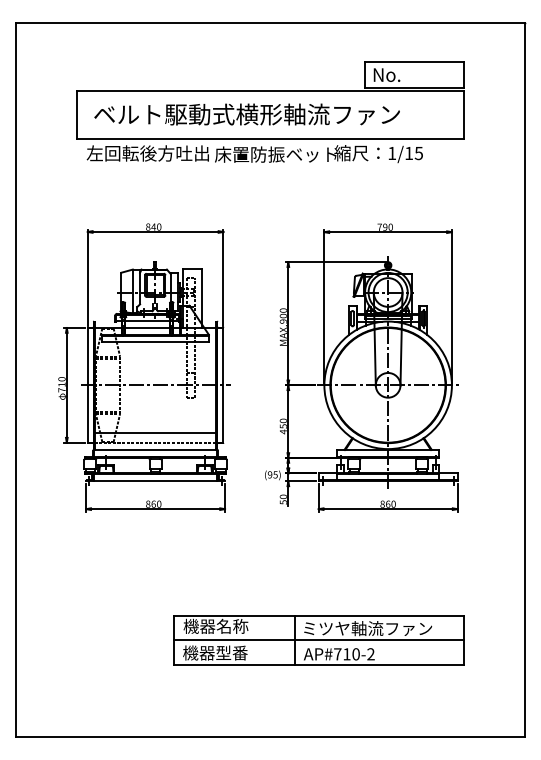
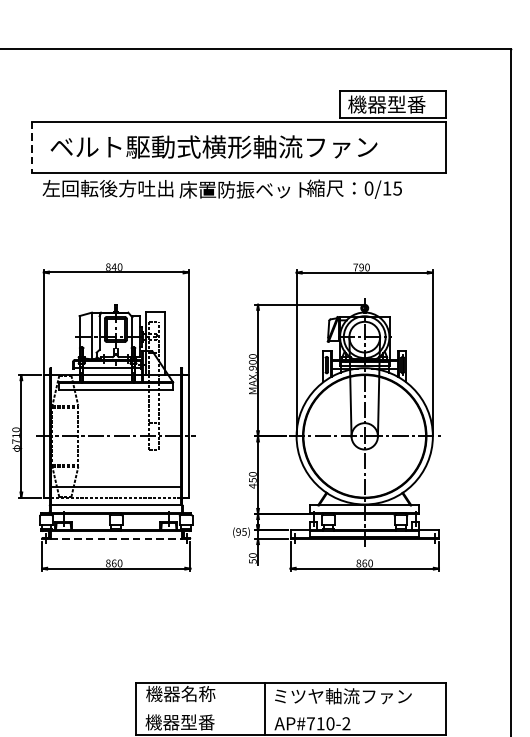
text: (408, 74) -> (386, 104), No. -> 機器型番
line: (76, 115) -> (31, 148), solid -> dashed
text: (392, 153) -> (369, 188), 1/15 -> 0/15
line: (156, 481) -> (117, 539), solid -> dashed
line: (318, 640) -> (290, 709), removed

